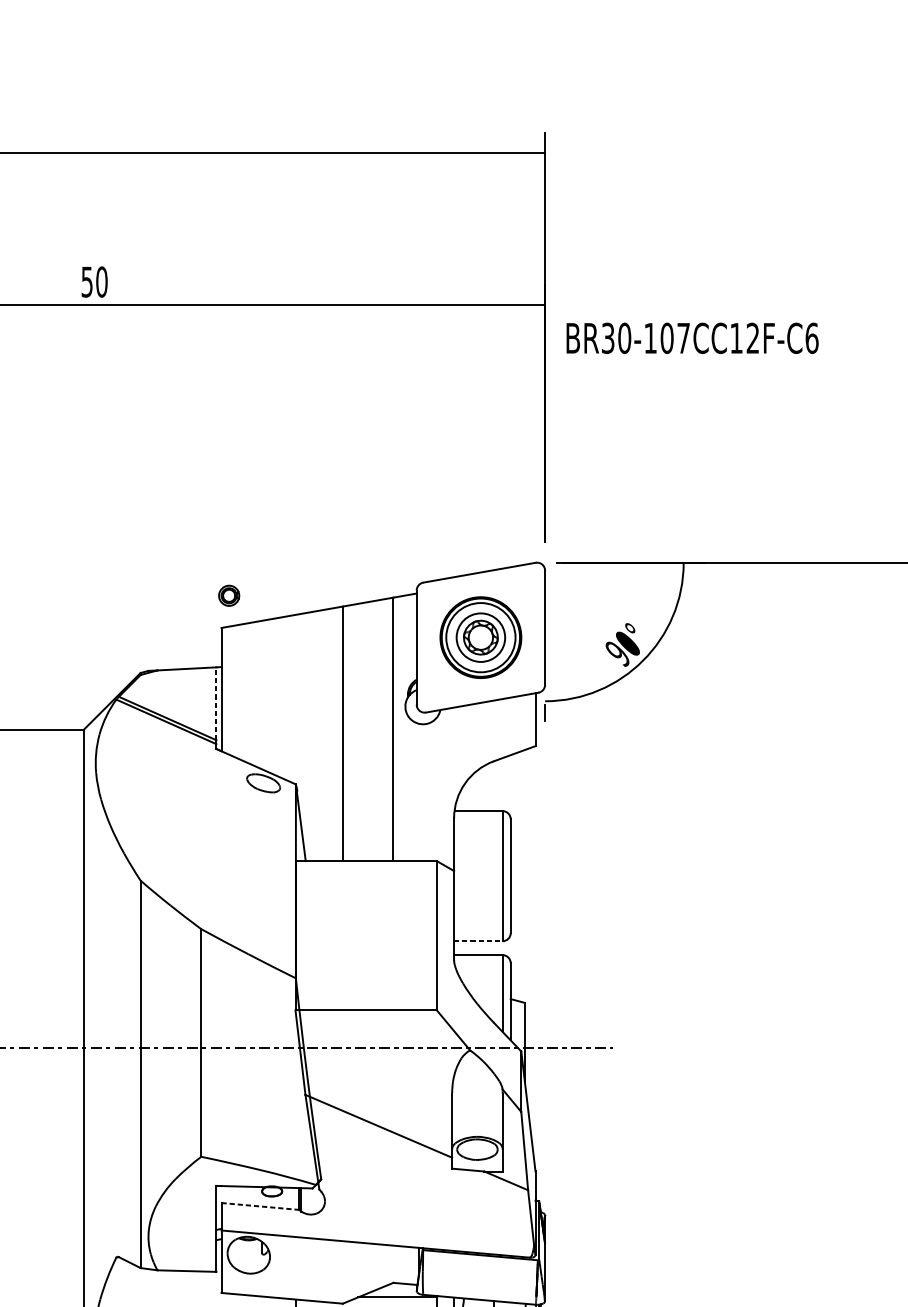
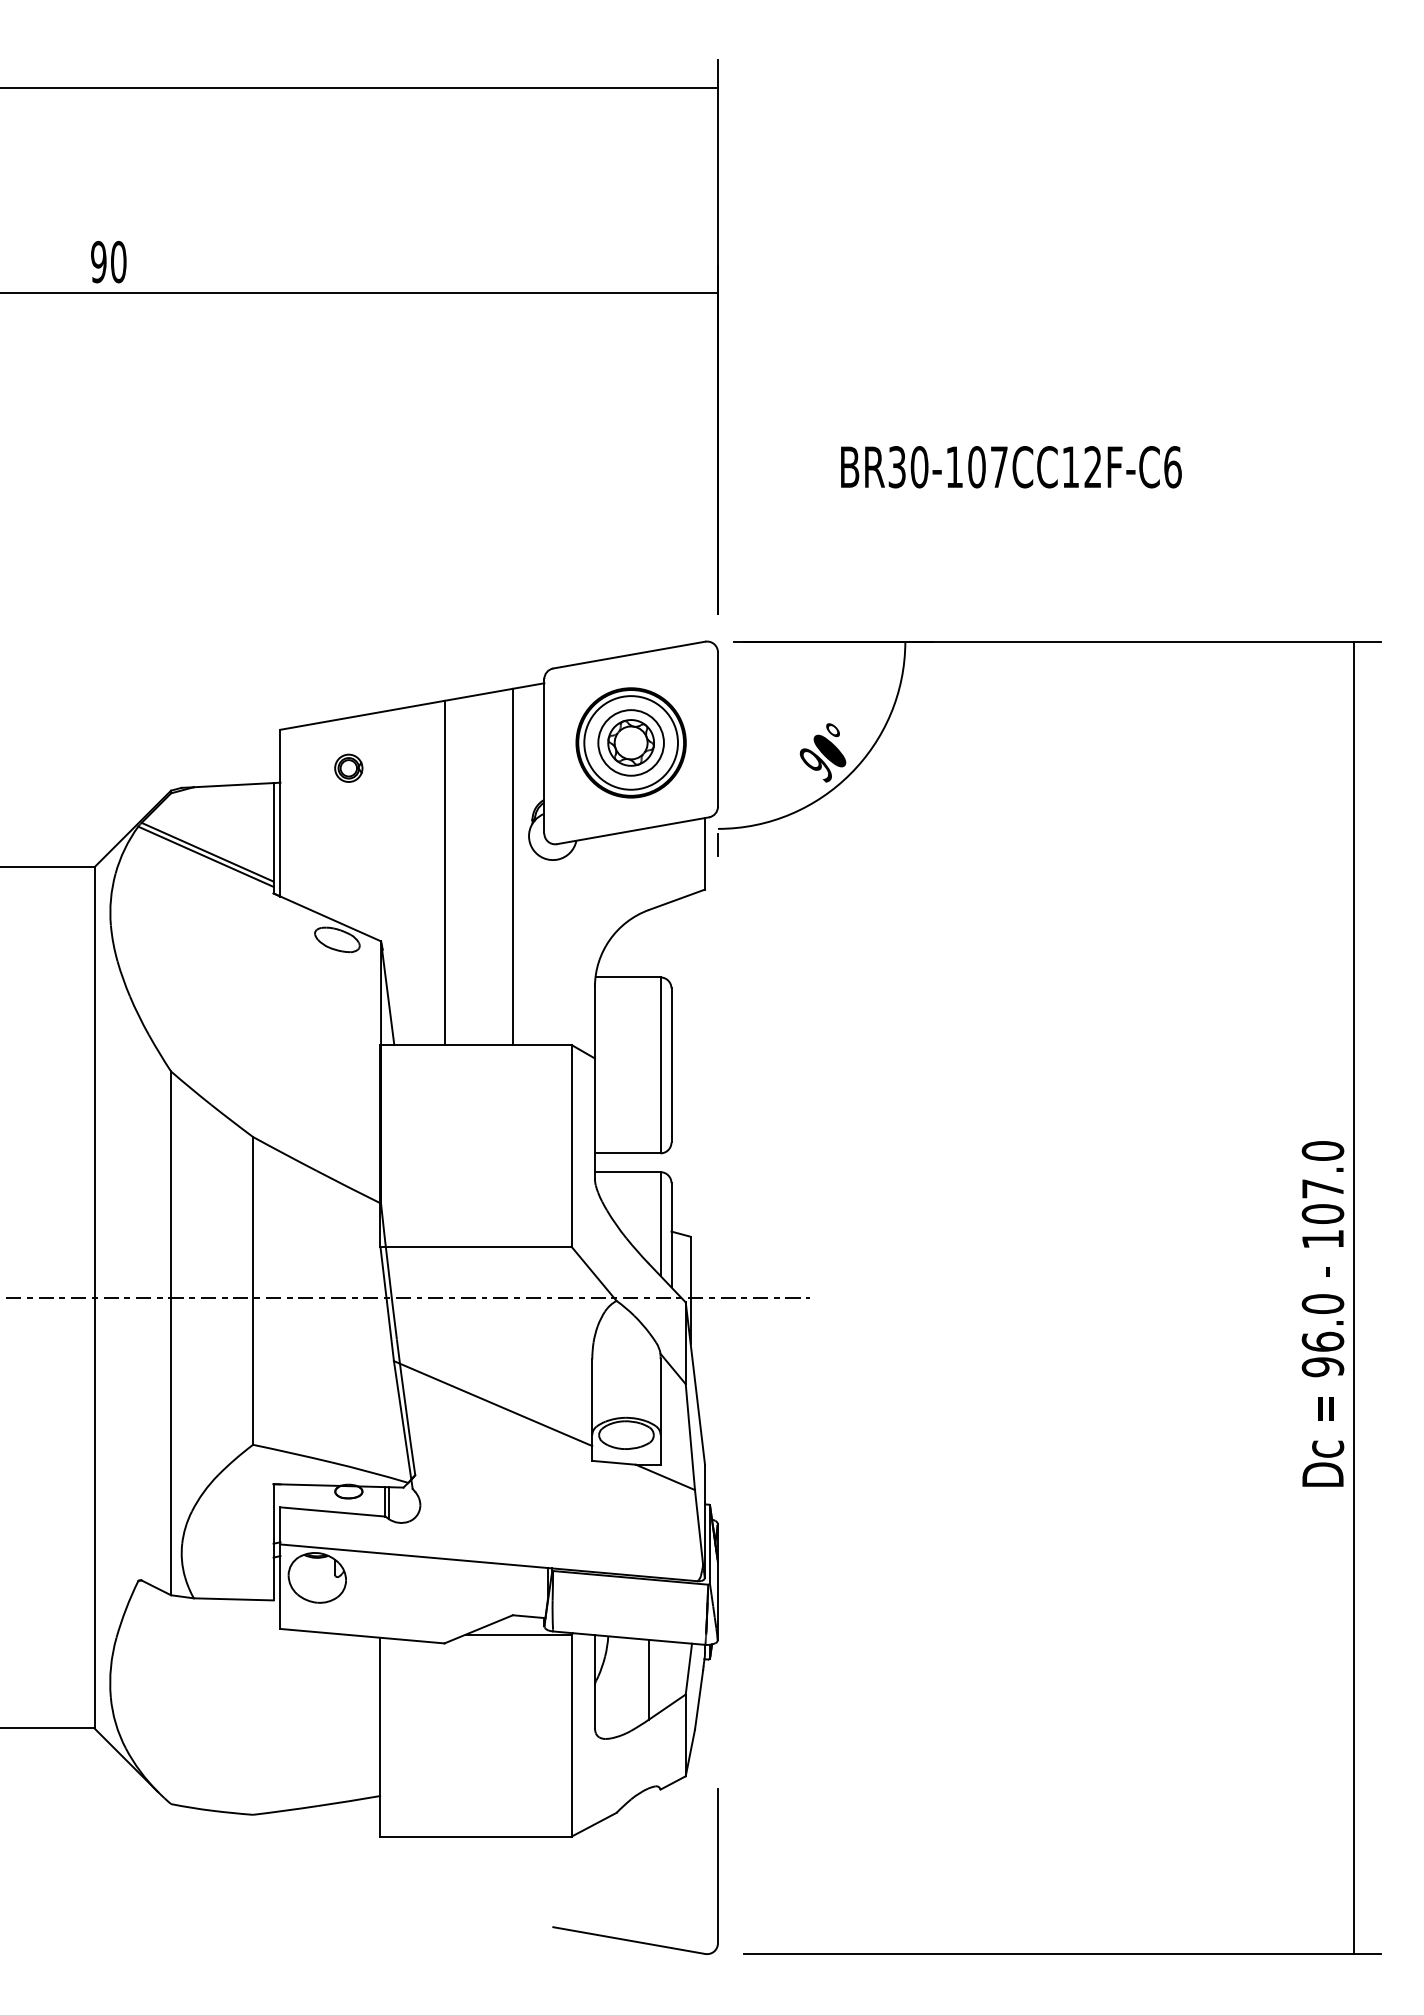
text: (86, 281) -> (98, 261), 50 -> 90
text: (692, 338) -> (1011, 467), moved
part: (228, 595) -> (348, 767), moved
line: (216, 703) -> (273, 831), dashed -> solid
line: (478, 941) -> (627, 1153), dashed -> solid
line: (260, 1206) -> (332, 1511), dashed -> solid

